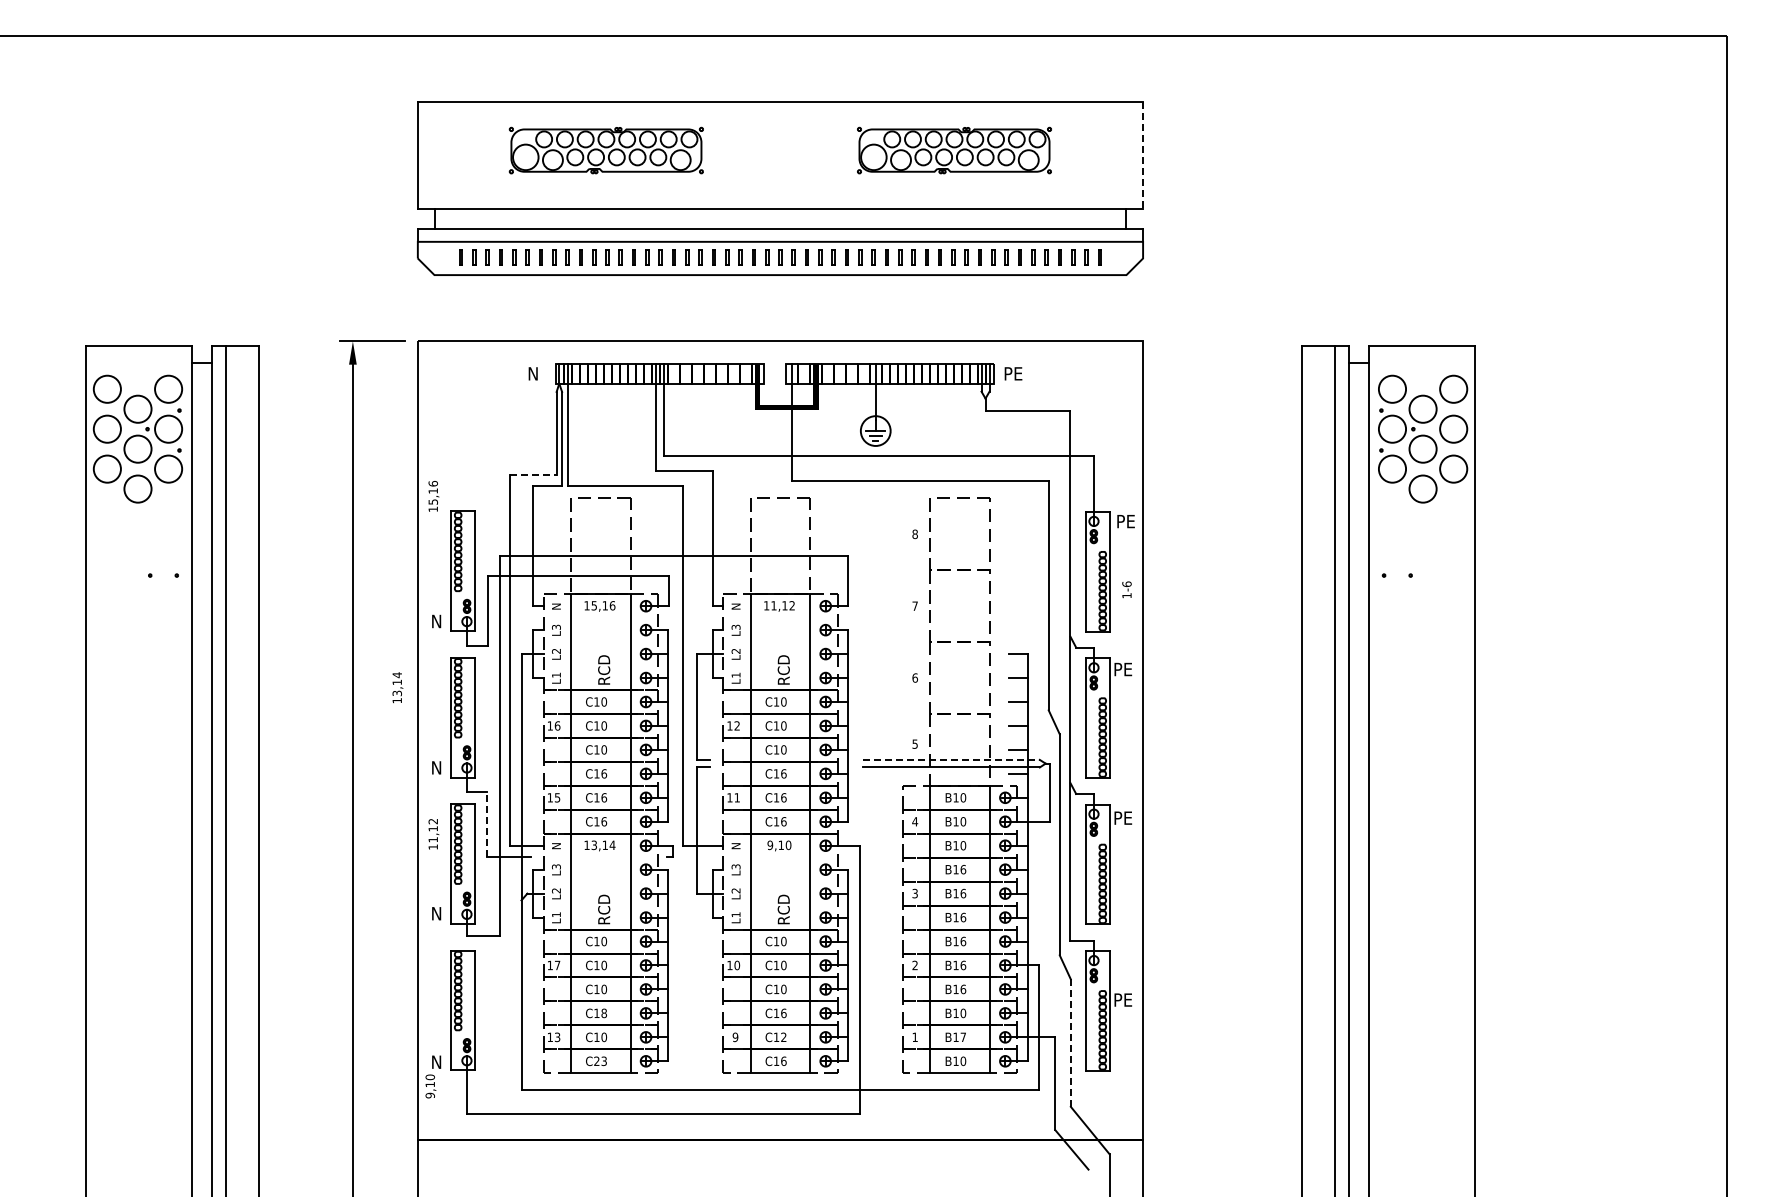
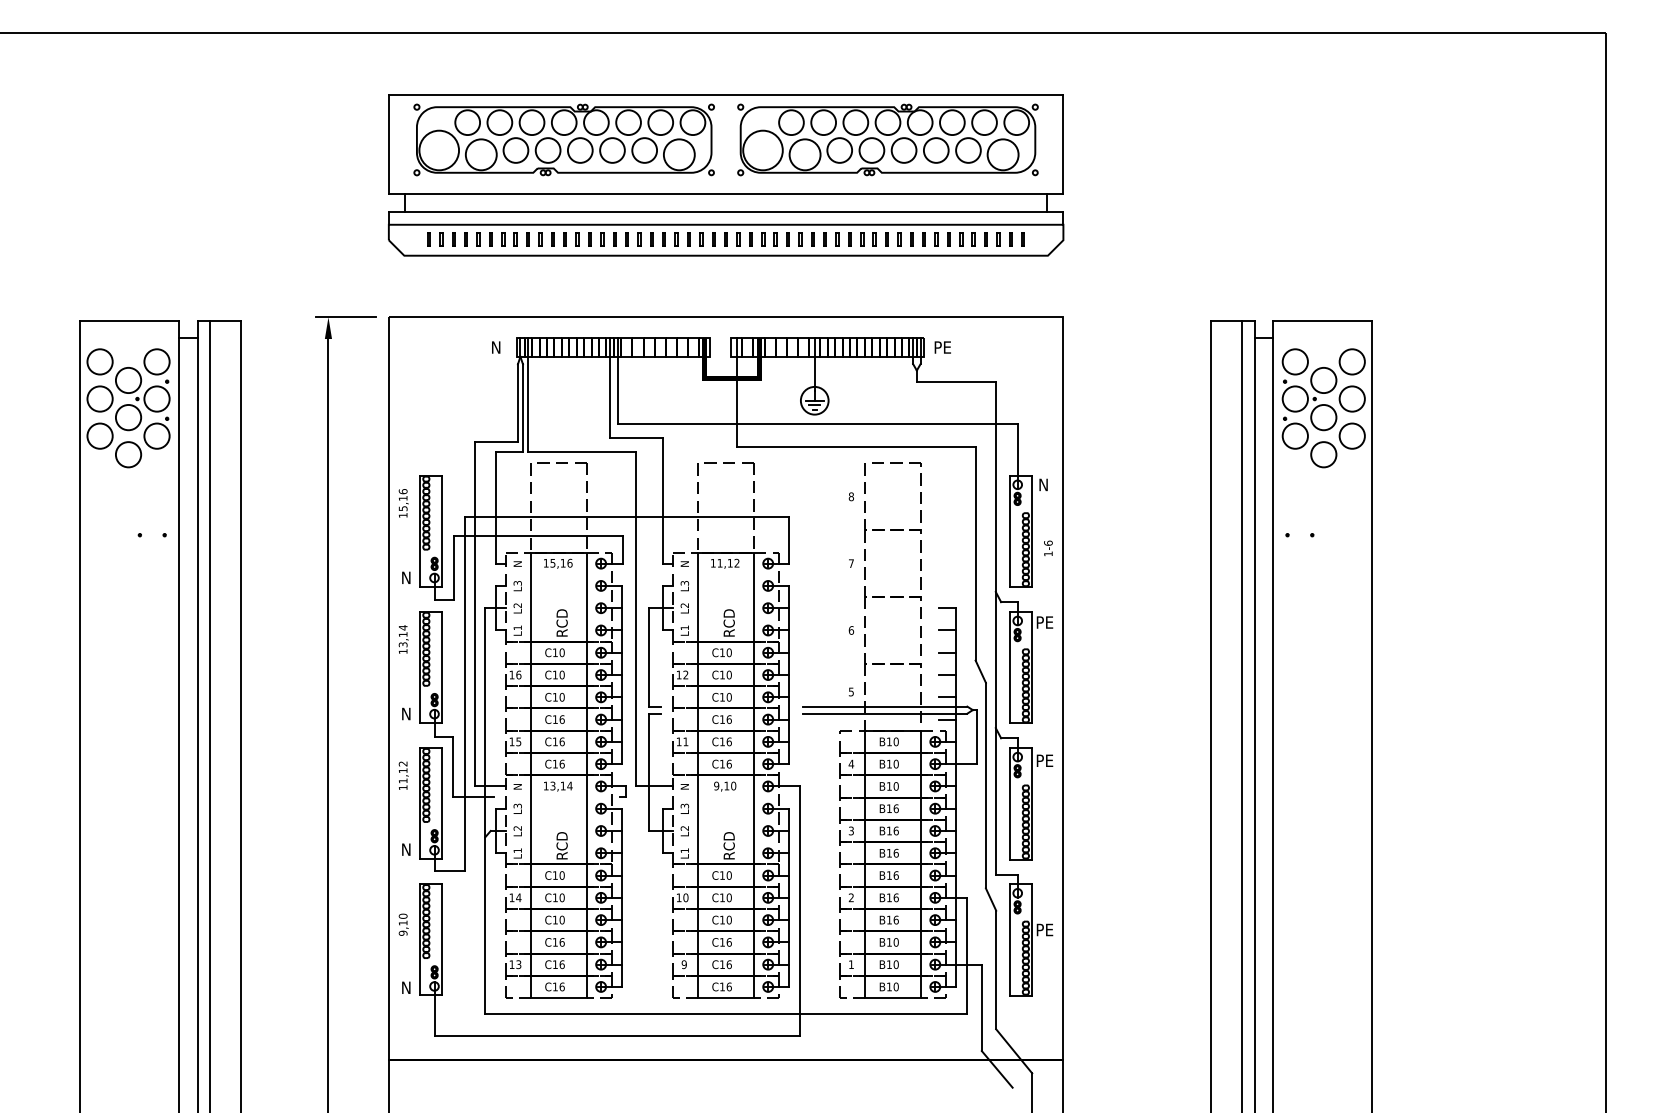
part: (606, 150) -> (564, 139), size x1.67
part: (954, 150) -> (887, 139), size x1.67
line: (1143, 155) -> (1063, 144), dashed -> solid
line: (533, 475) -> (496, 442), dashed -> solid
text: (433, 496) -> (403, 503), moved
text: (1126, 521) -> (1047, 484), PE -> N
text: (397, 687) -> (403, 639), moved
line: (952, 759) -> (886, 706), dashed -> solid
line: (487, 823) -> (453, 765), dashed -> solid
text: (557, 965) -> (518, 897), 17 -> 14
text: (604, 1012) -> (562, 941), C18 -> C16
text: (604, 1036) -> (562, 963), C10 -> C16
text: (783, 1036) -> (728, 963), C12 -> C16
text: (963, 1037) -> (896, 964), B17 -> B10
line: (1070, 1043) -> (995, 970), dashed -> solid
text: (600, 1061) -> (558, 987), C23 -> C16
text: (430, 1086) -> (403, 924), moved

